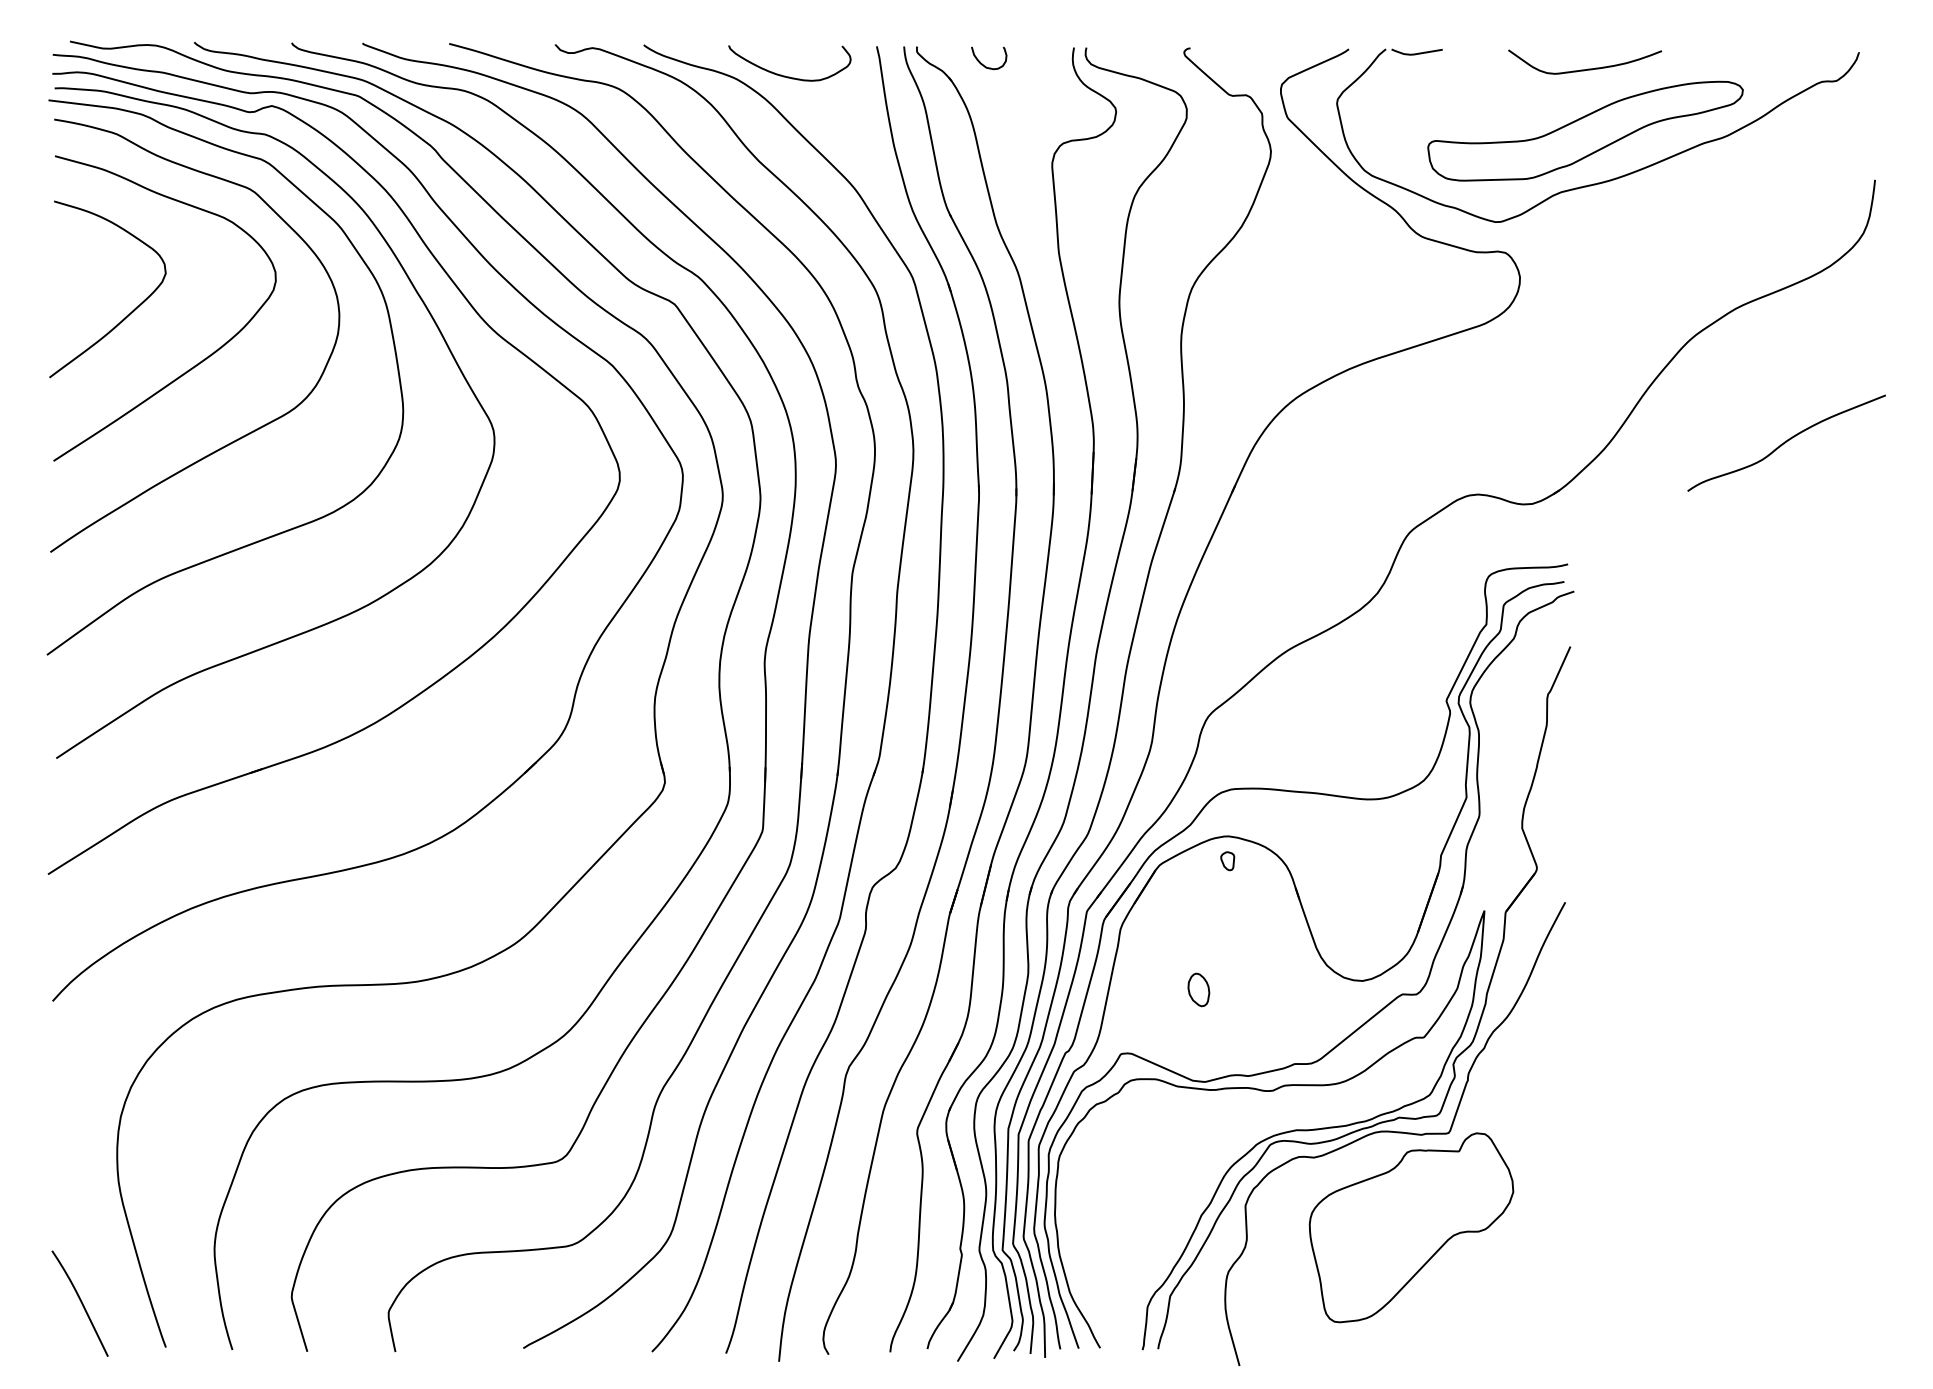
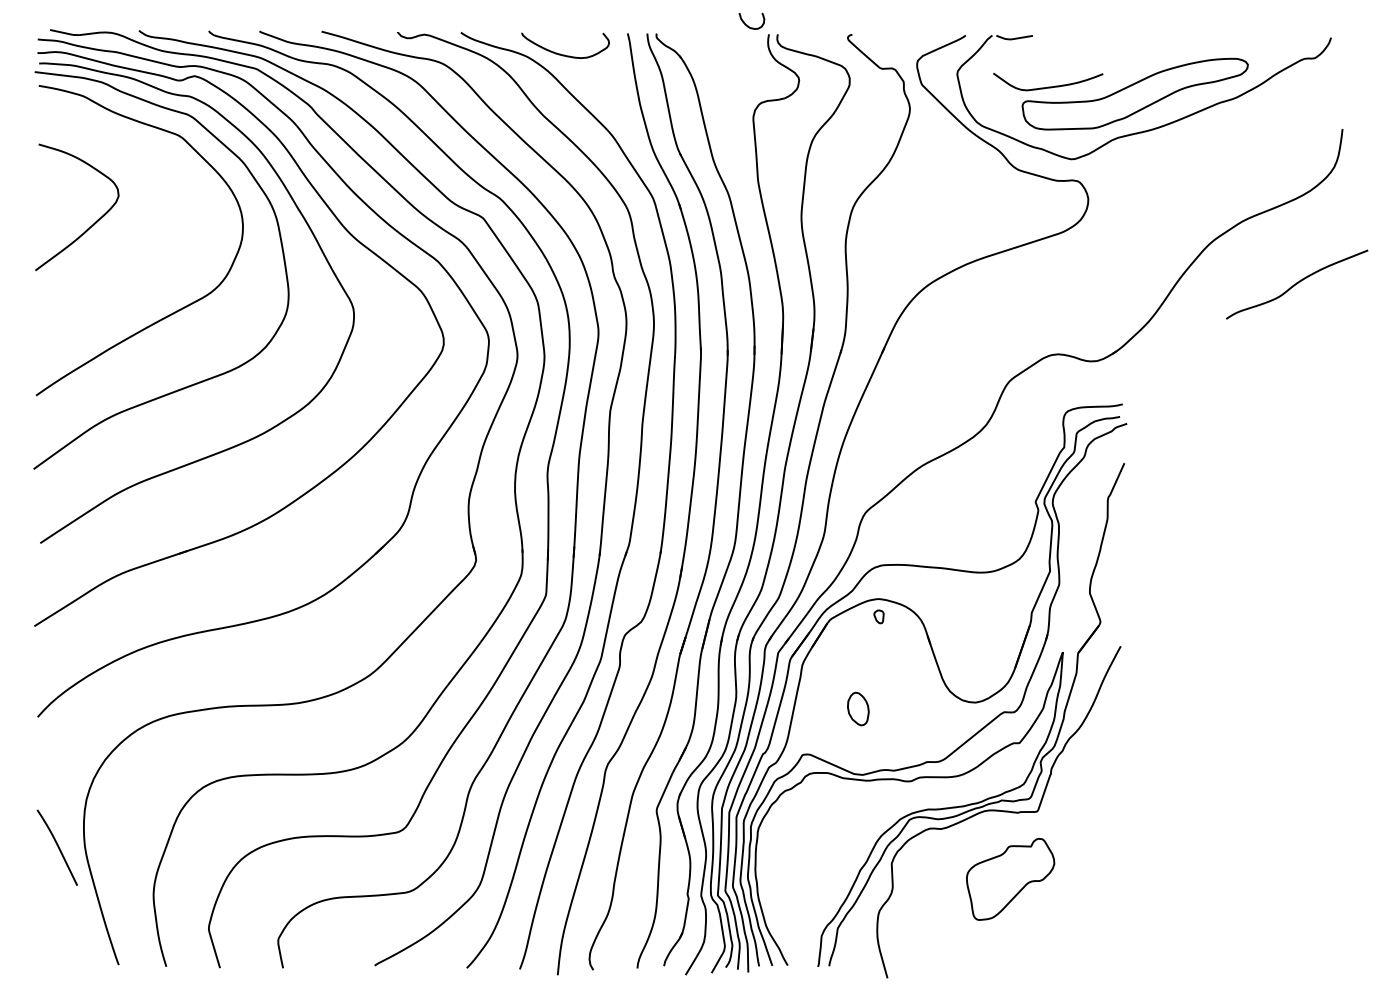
curve: (985, 65) -> (749, 26), moved
curve: (1587, 68) -> (1050, 86), moved
curve: (201, 360) -> (144, 258), removed
curve: (1786, 442) -> (1297, 284), moved
part: (1198, 989) -> (858, 708), size x1.4
part: (1411, 1227) -> (1010, 879), size x0.6
curve: (80, 1302) -> (57, 846), moved

